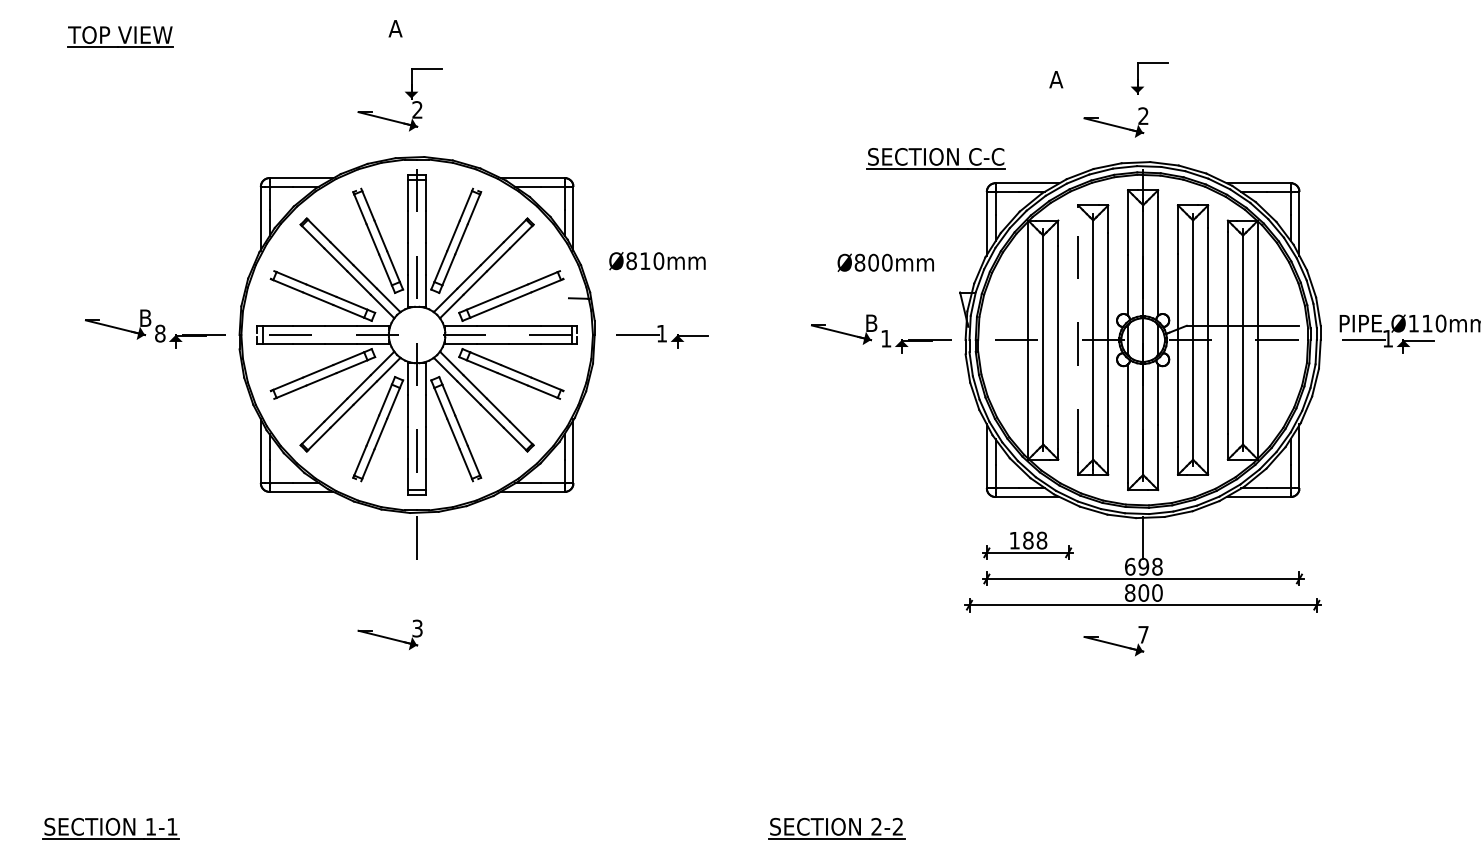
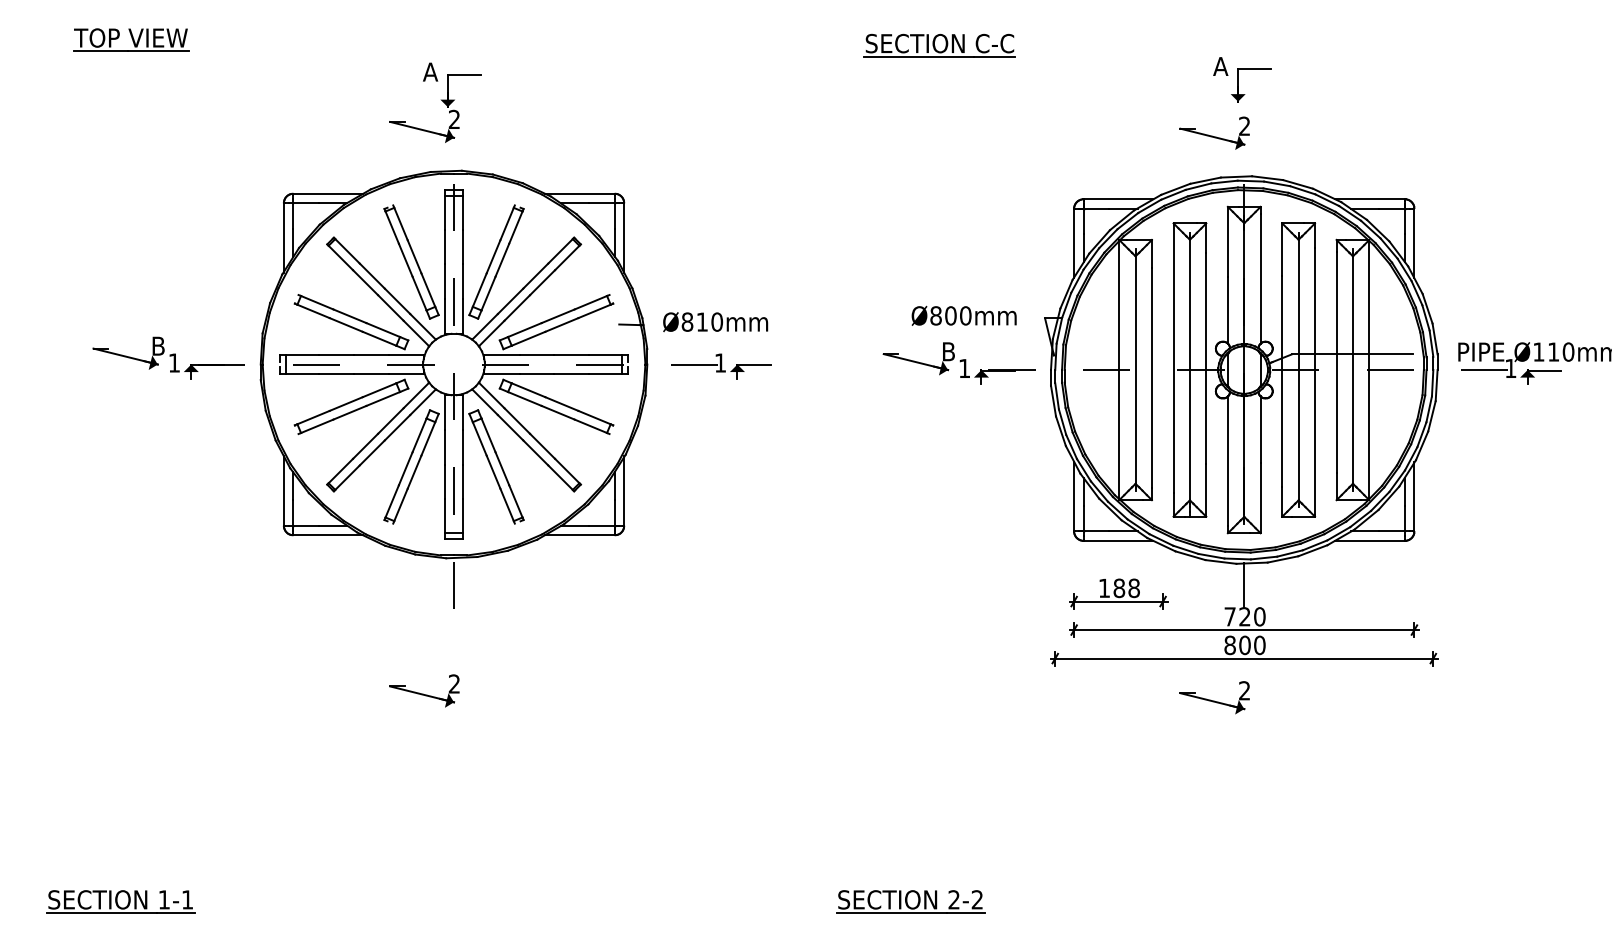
text: (395, 28) -> (430, 71), moved
text: (1056, 79) -> (1220, 66), moved
part: (935, 158) -> (939, 45), moved
text: (657, 261) -> (715, 322), moved
text: (885, 262) -> (963, 315), moved
line: (1078, 329) -> (1173, 358), dashed -> solid
text: (160, 333) -> (174, 362), 8 -> 1
text: (1143, 566) -> (1244, 616), 698 -> 720
text: (417, 628) -> (454, 683), 3 -> 2
text: (1143, 634) -> (1244, 690), 7 -> 2

